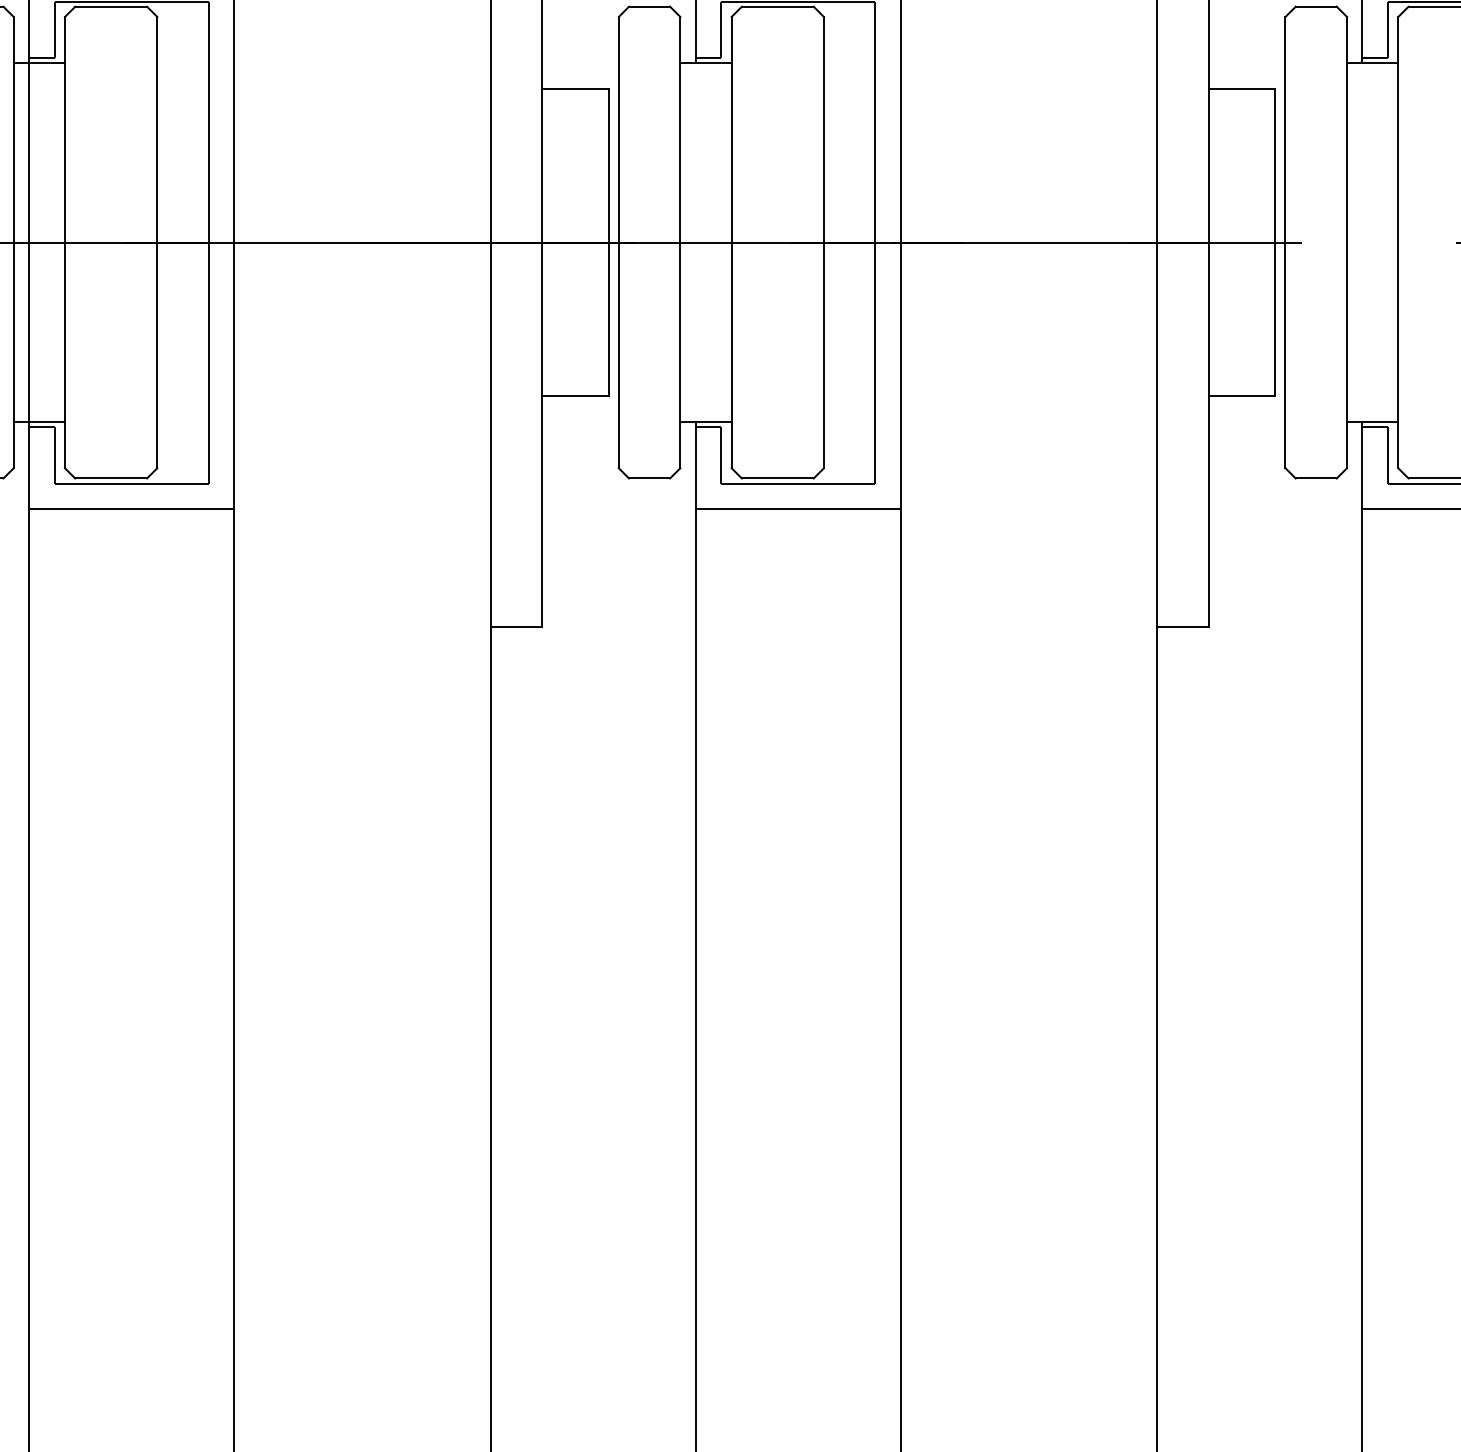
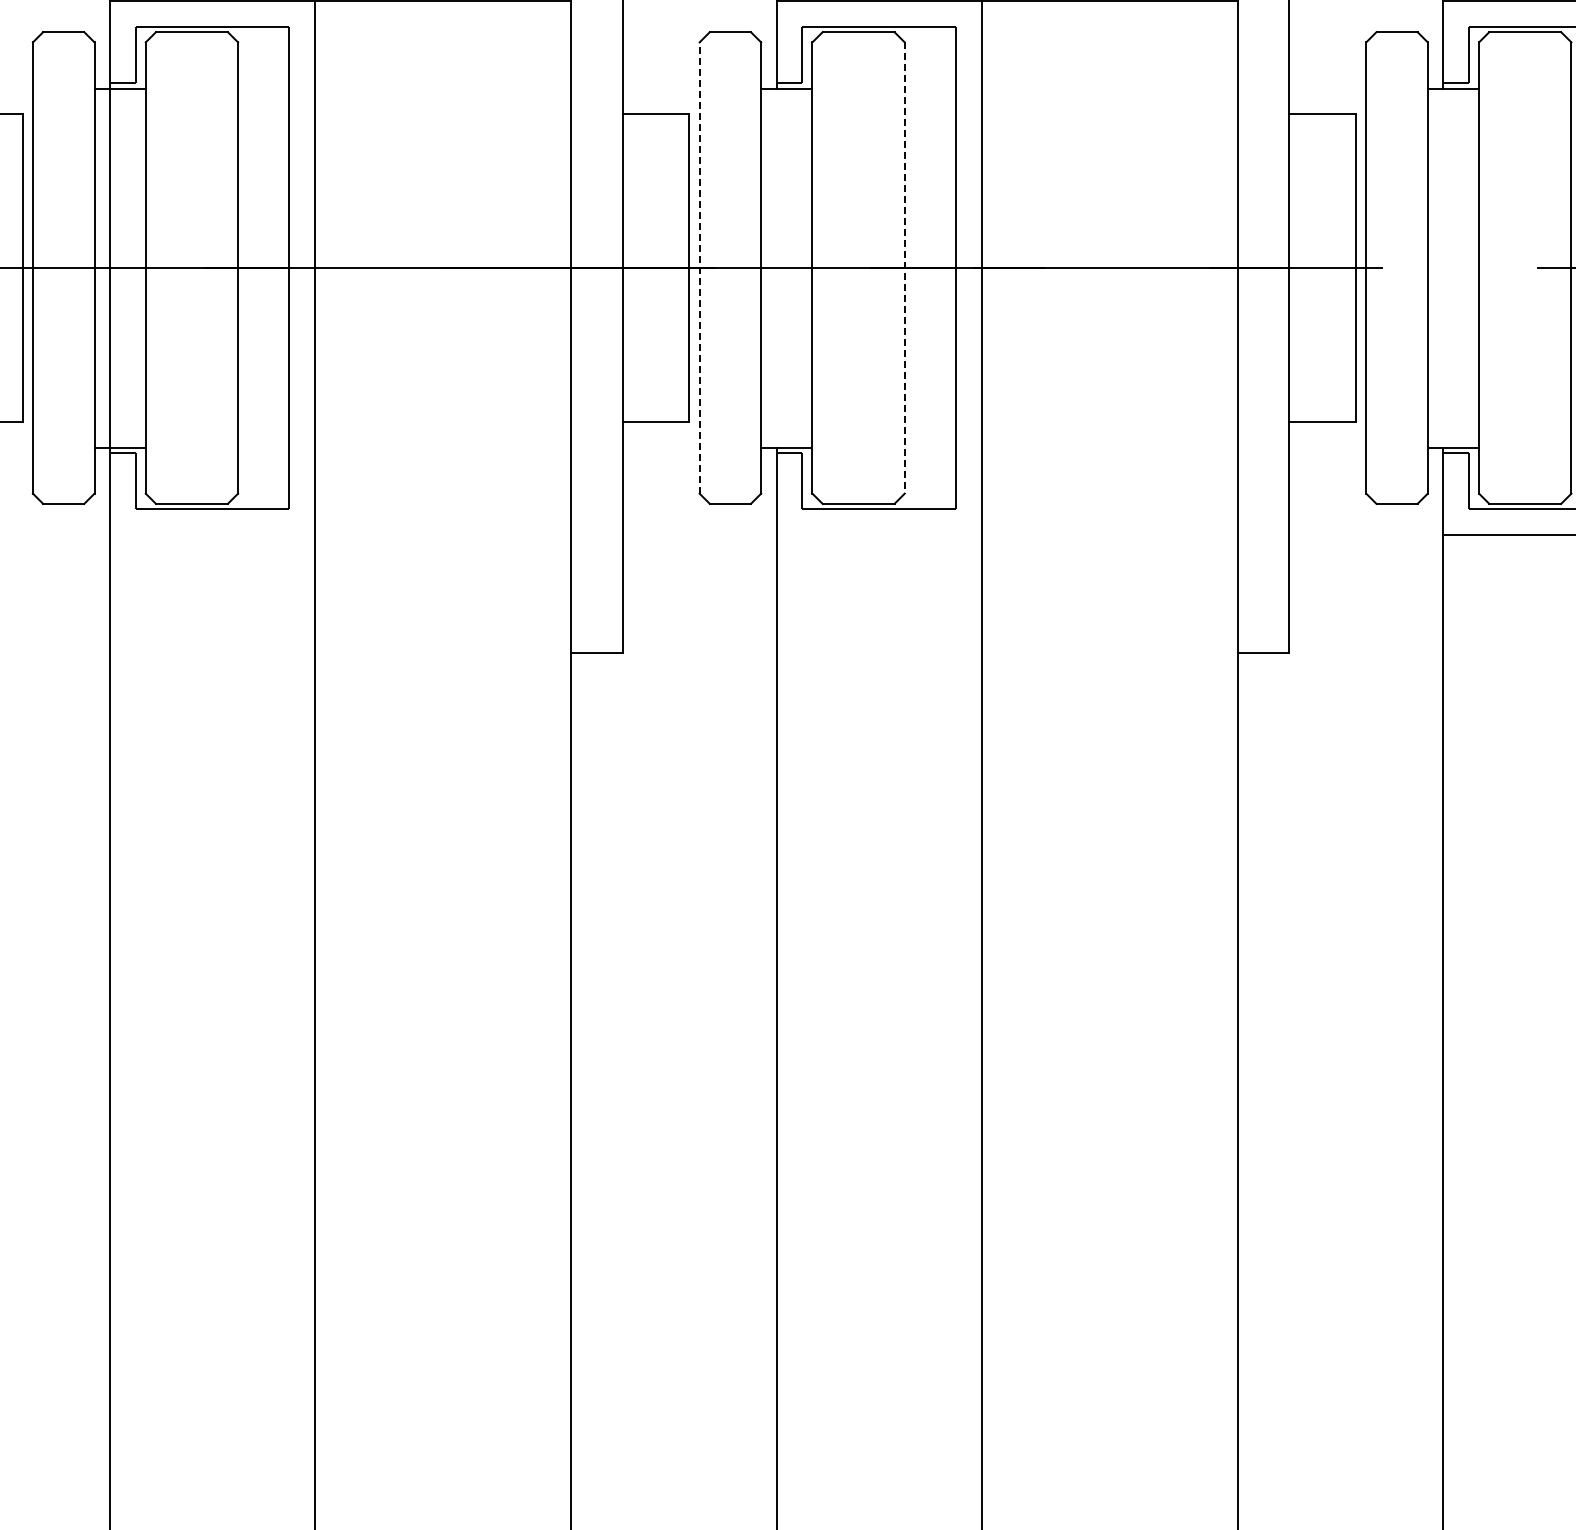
line: (618, 243) -> (699, 268), solid -> dashed
line: (823, 243) -> (904, 268), solid -> dashed
line: (131, 509) -> (212, 534), removed
line: (797, 509) -> (878, 534), removed

